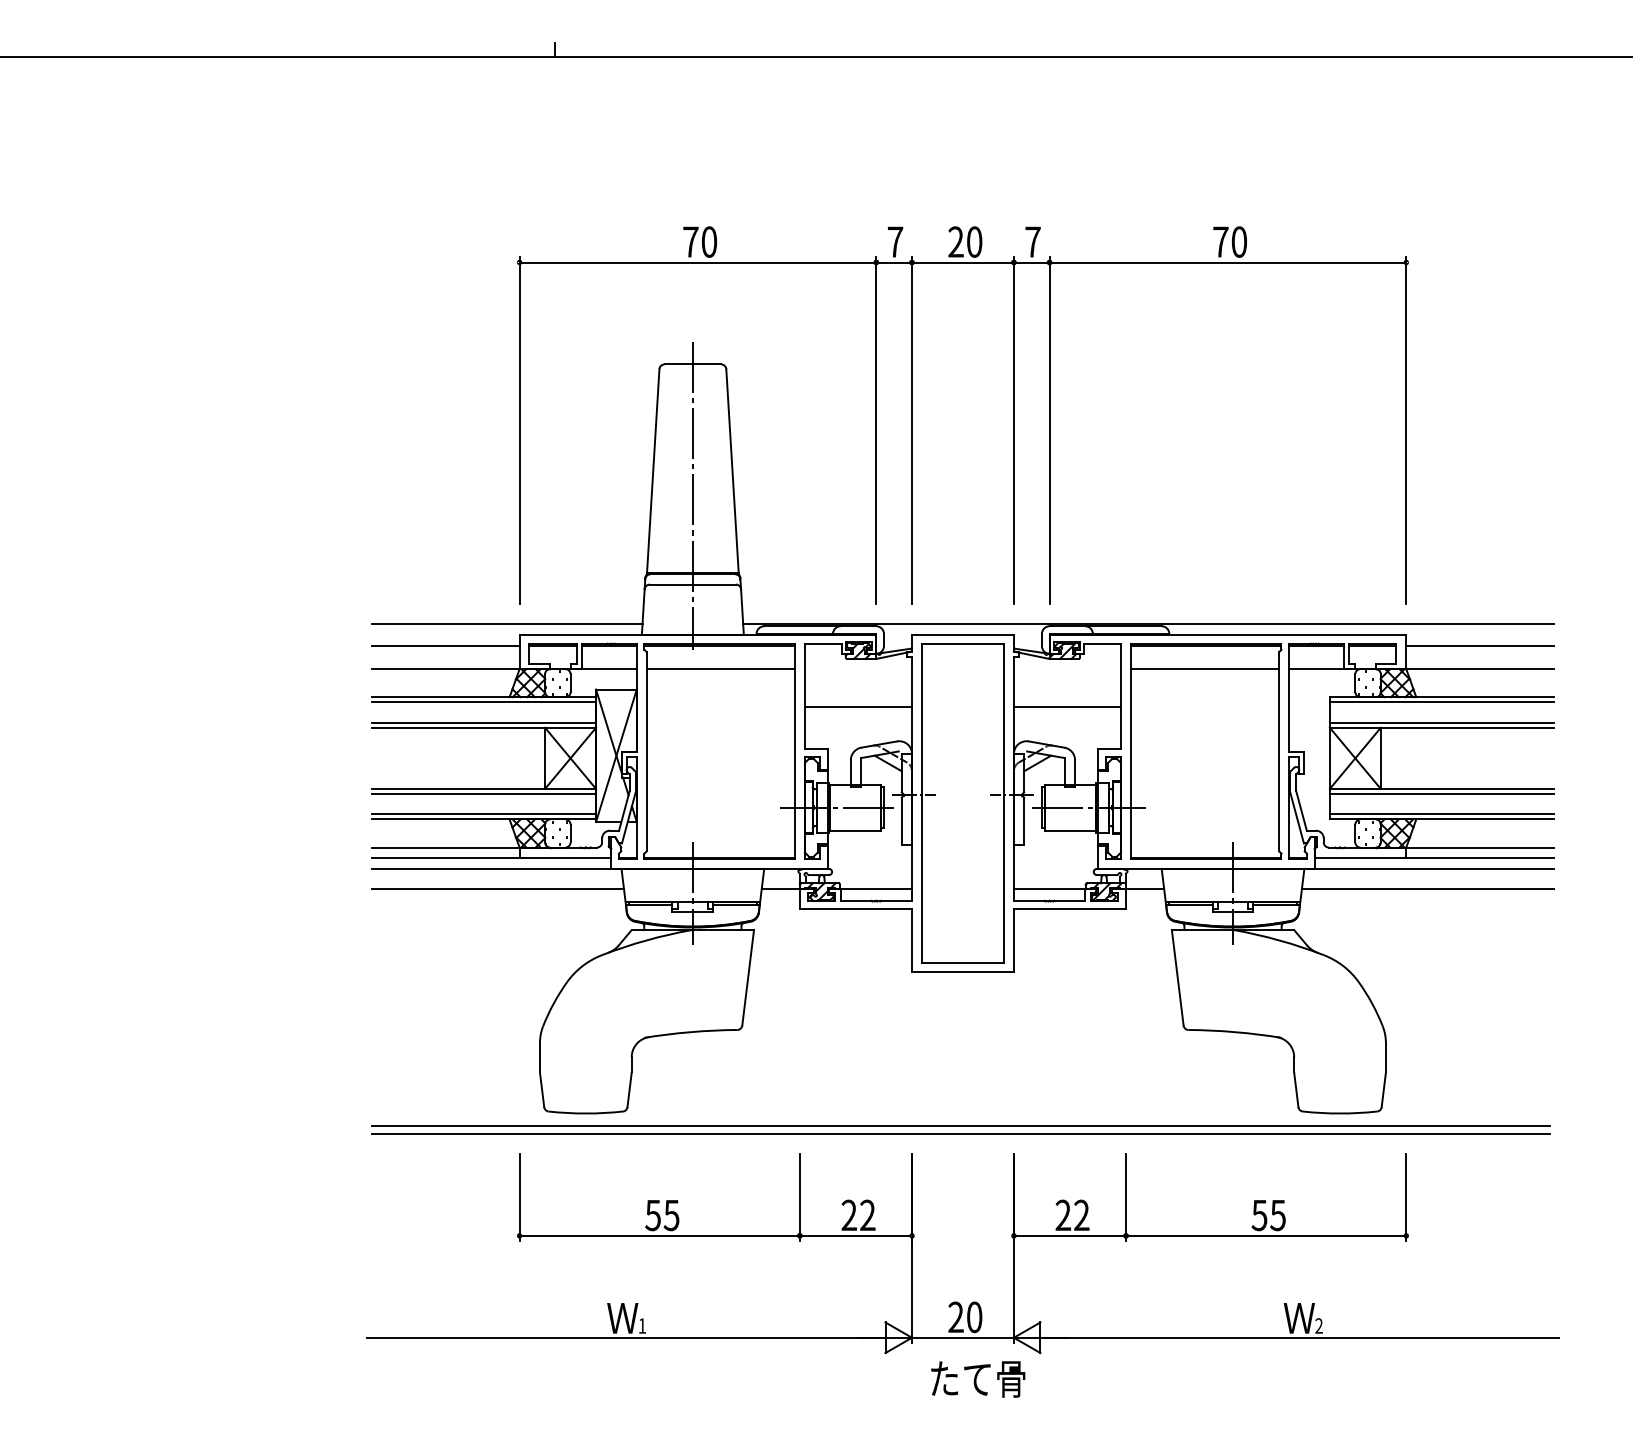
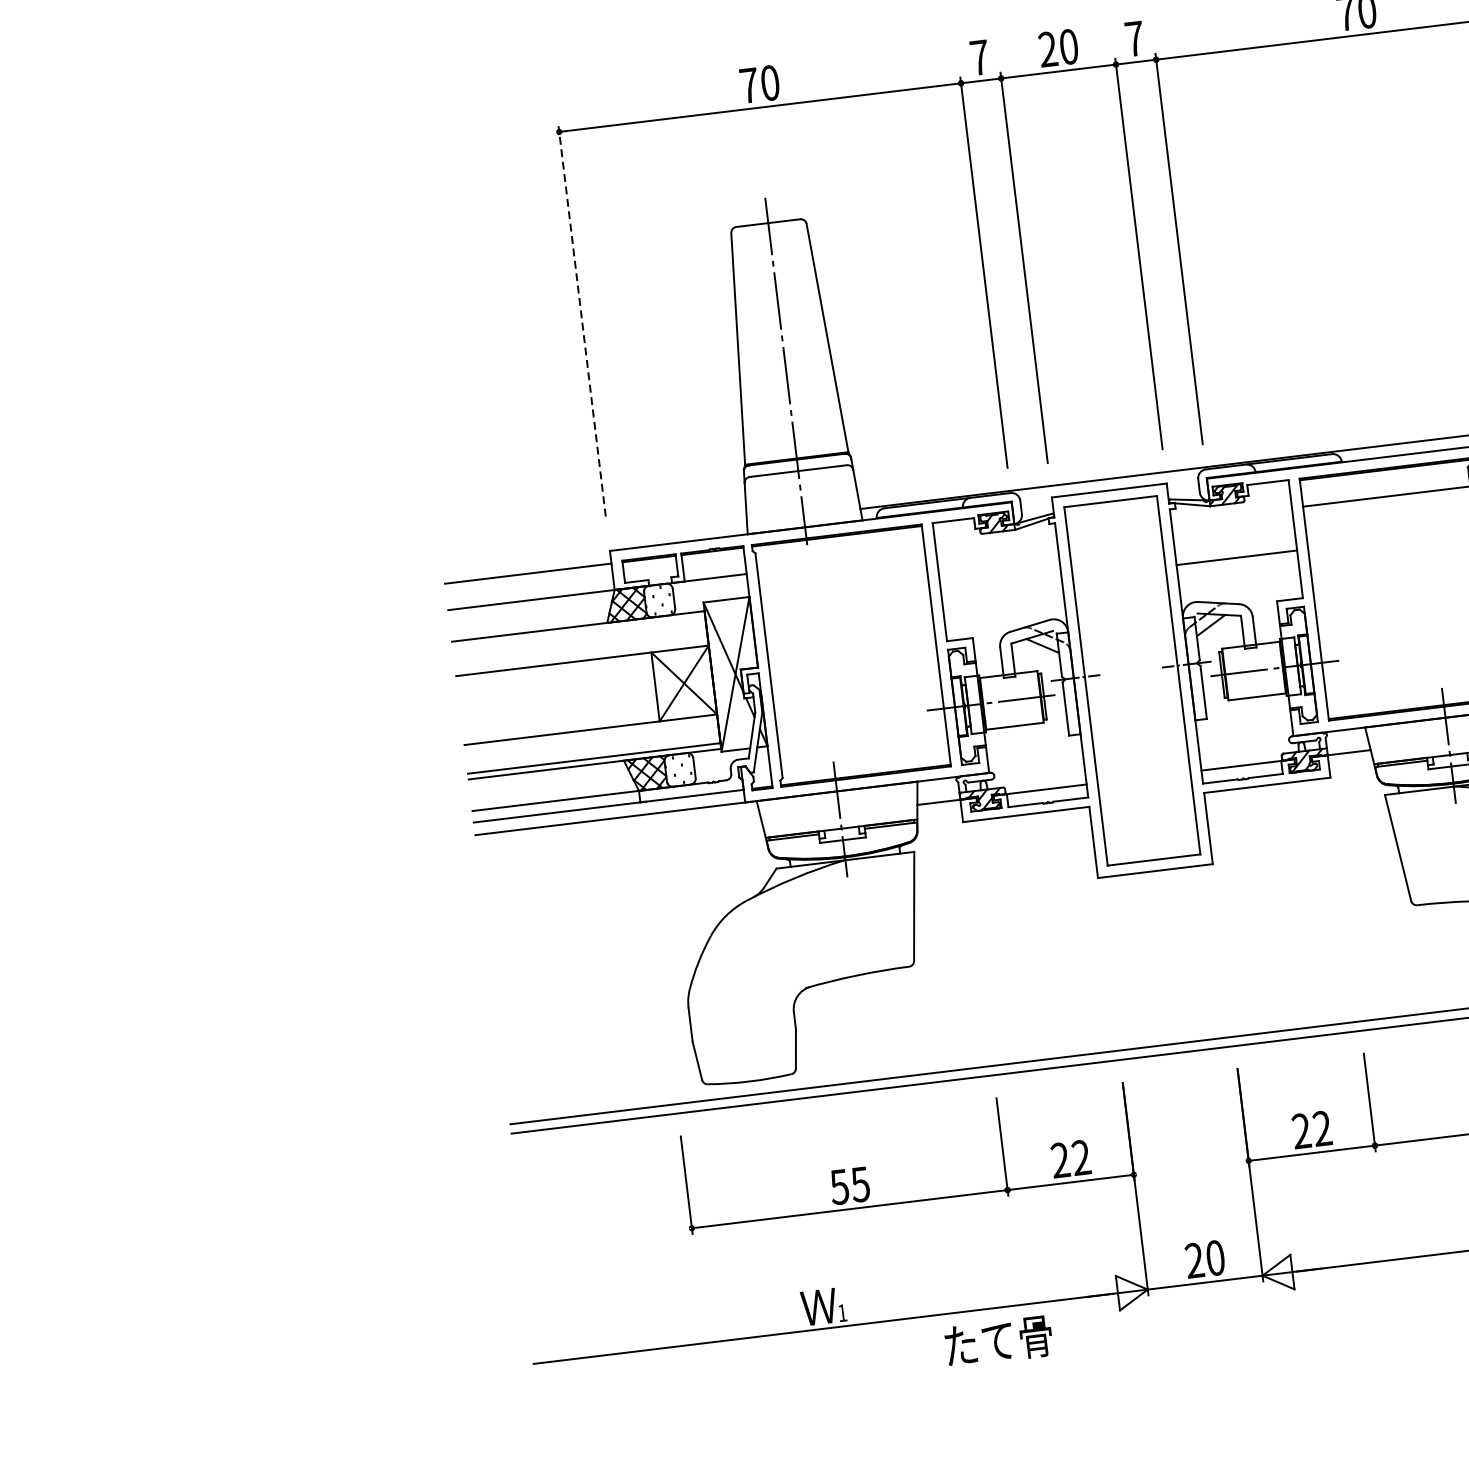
line: (519, 430) -> (582, 321), solid -> dashed
line: (506, 624) -> (593, 541), removed
line: (720, 669) -> (841, 562), removed
line: (483, 702) -> (578, 632), removed
line: (857, 706) -> (1000, 585), removed
line: (483, 722) -> (581, 654), removed
line: (483, 794) -> (591, 736), removed
line: (497, 889) -> (619, 841), removed
text: (978, 1379) -> (999, 1341), moved

